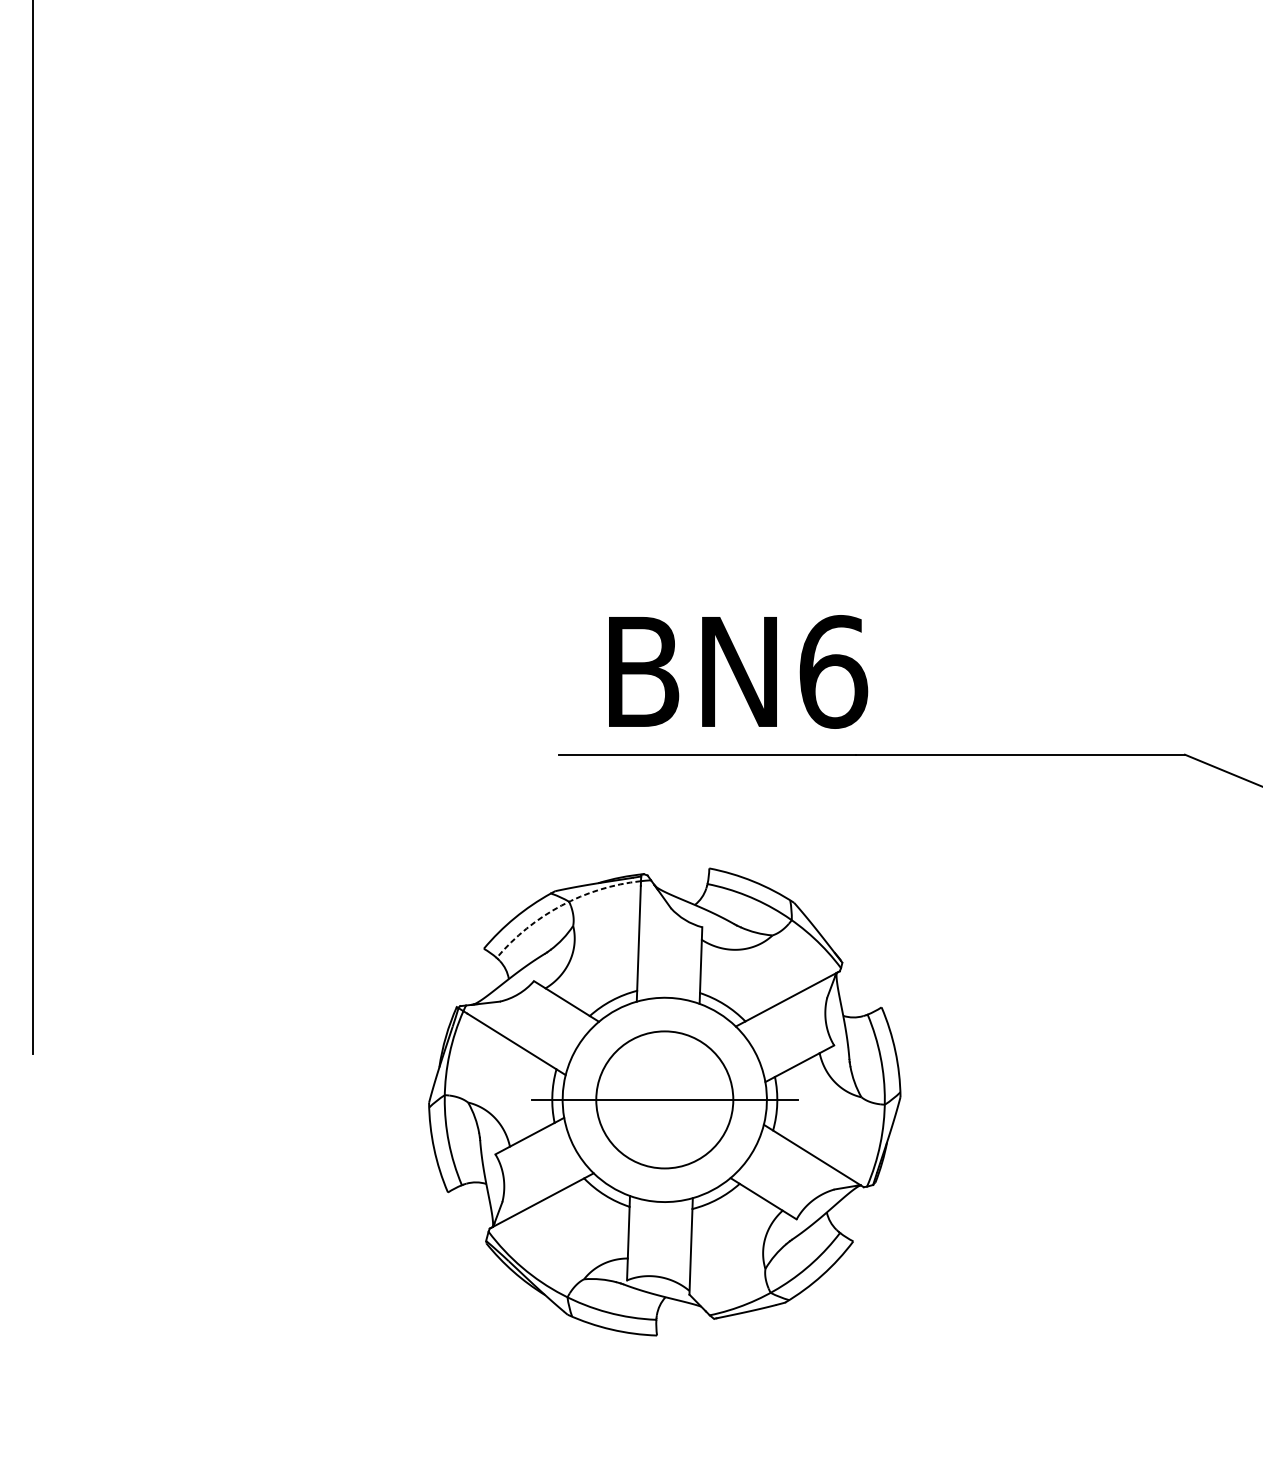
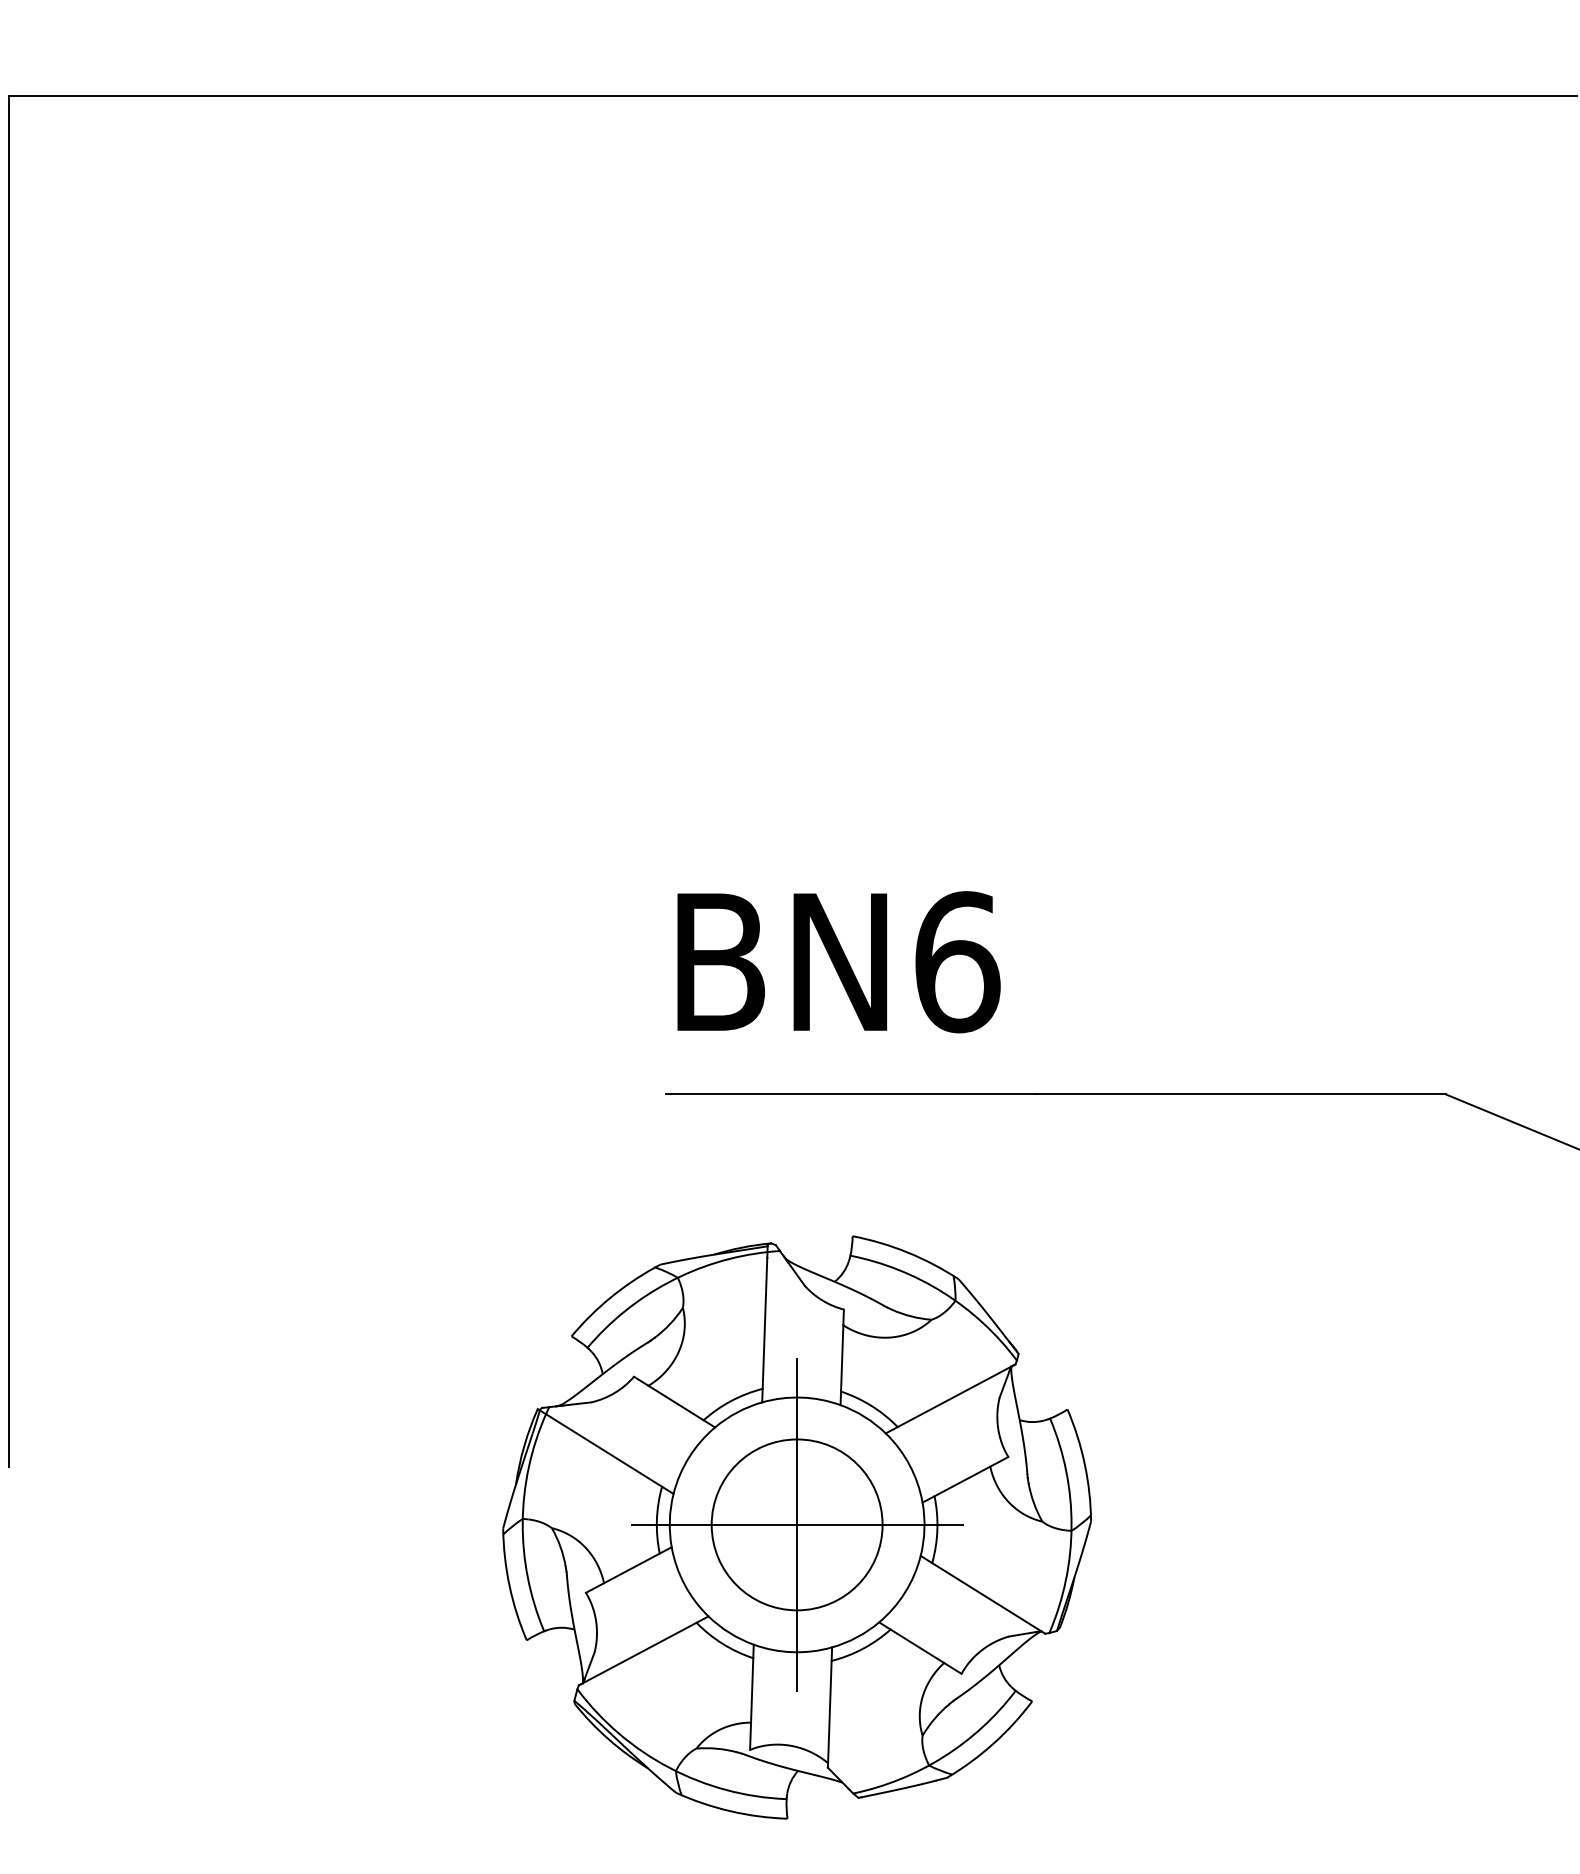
text: (738, 672) -> (838, 962), moved
arc: (561, 905) -> (668, 1282), dashed -> solid
line: (665, 1099) -> (797, 1524), added

